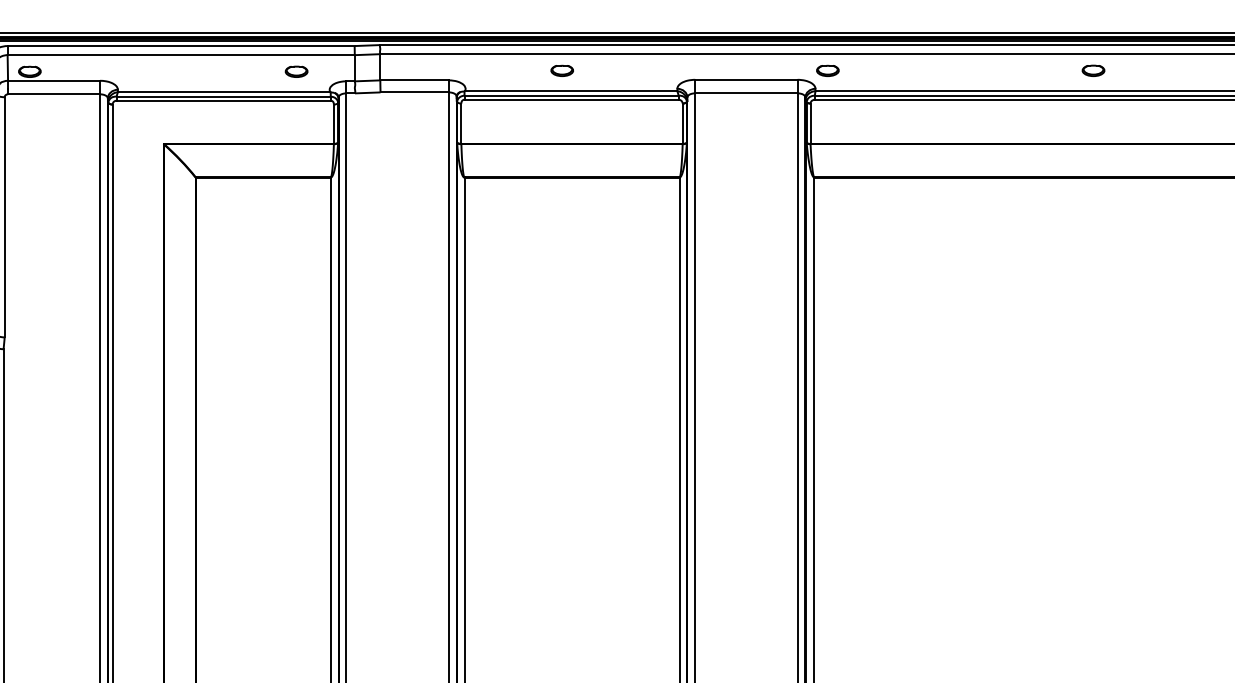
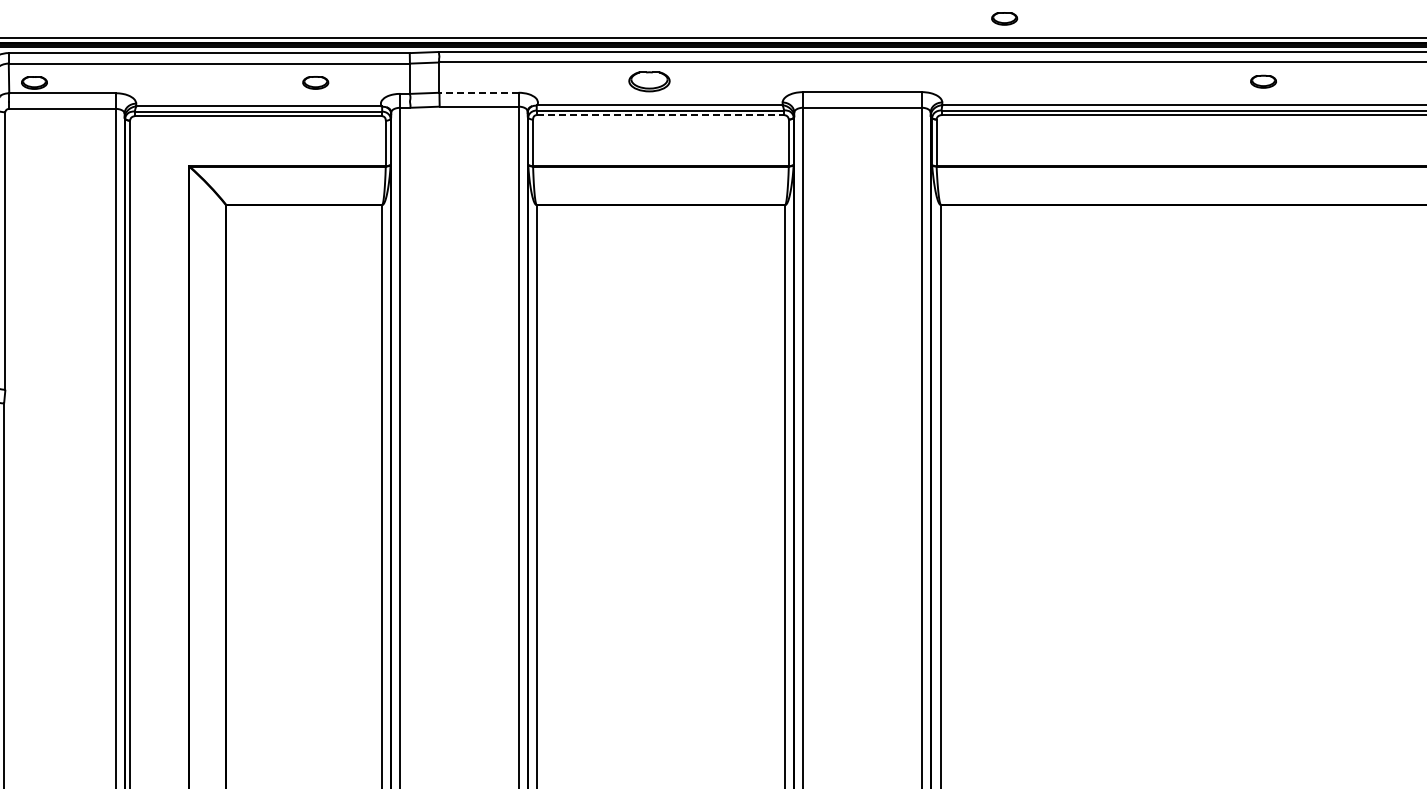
part: (562, 70) -> (649, 81), size x1.6
part: (827, 70) -> (1004, 18), moved
part: (296, 71) -> (315, 82), moved
line: (414, 80) -> (479, 92), solid -> dashed
line: (571, 100) -> (660, 115), solid -> dashed

